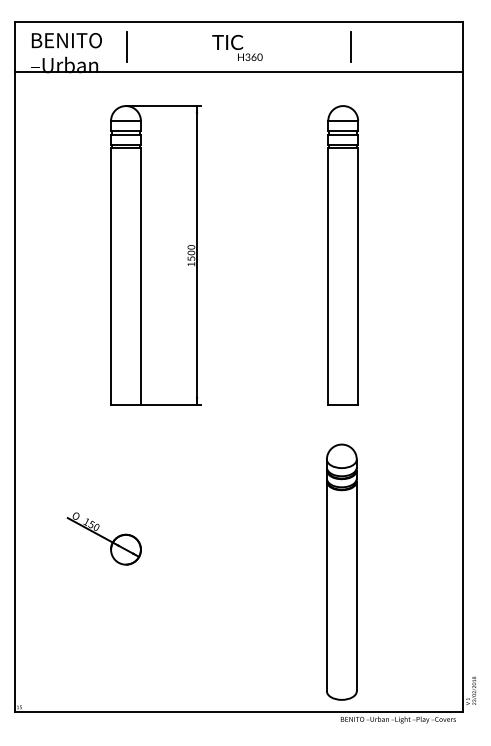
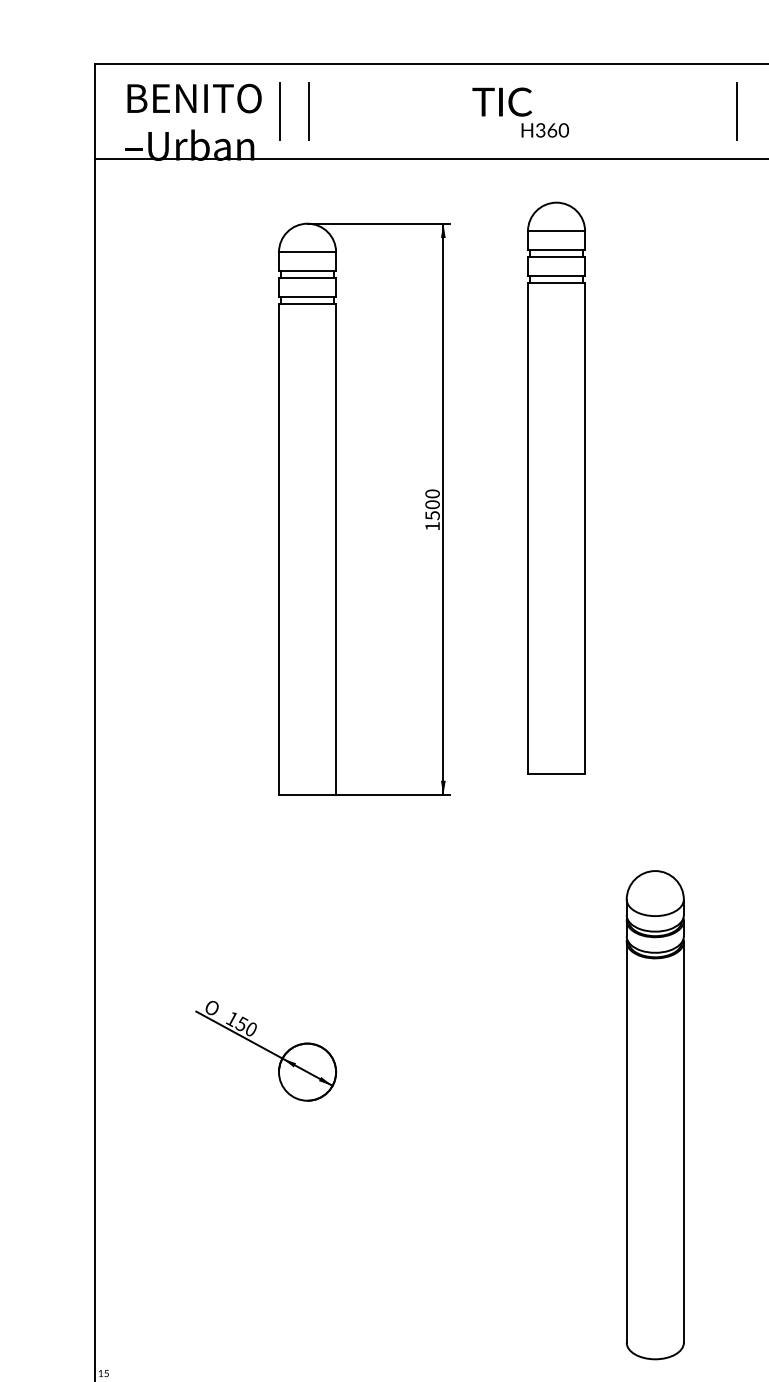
line: (111, 46) -> (279, 109), added
part: (342, 255) -> (555, 488), moved
part: (341, 571) -> (654, 1113), moved

